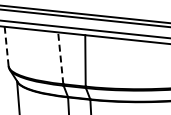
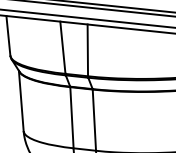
line: (6, 46) -> (8, 35), dashed -> solid
line: (60, 58) -> (62, 47), dashed -> solid

